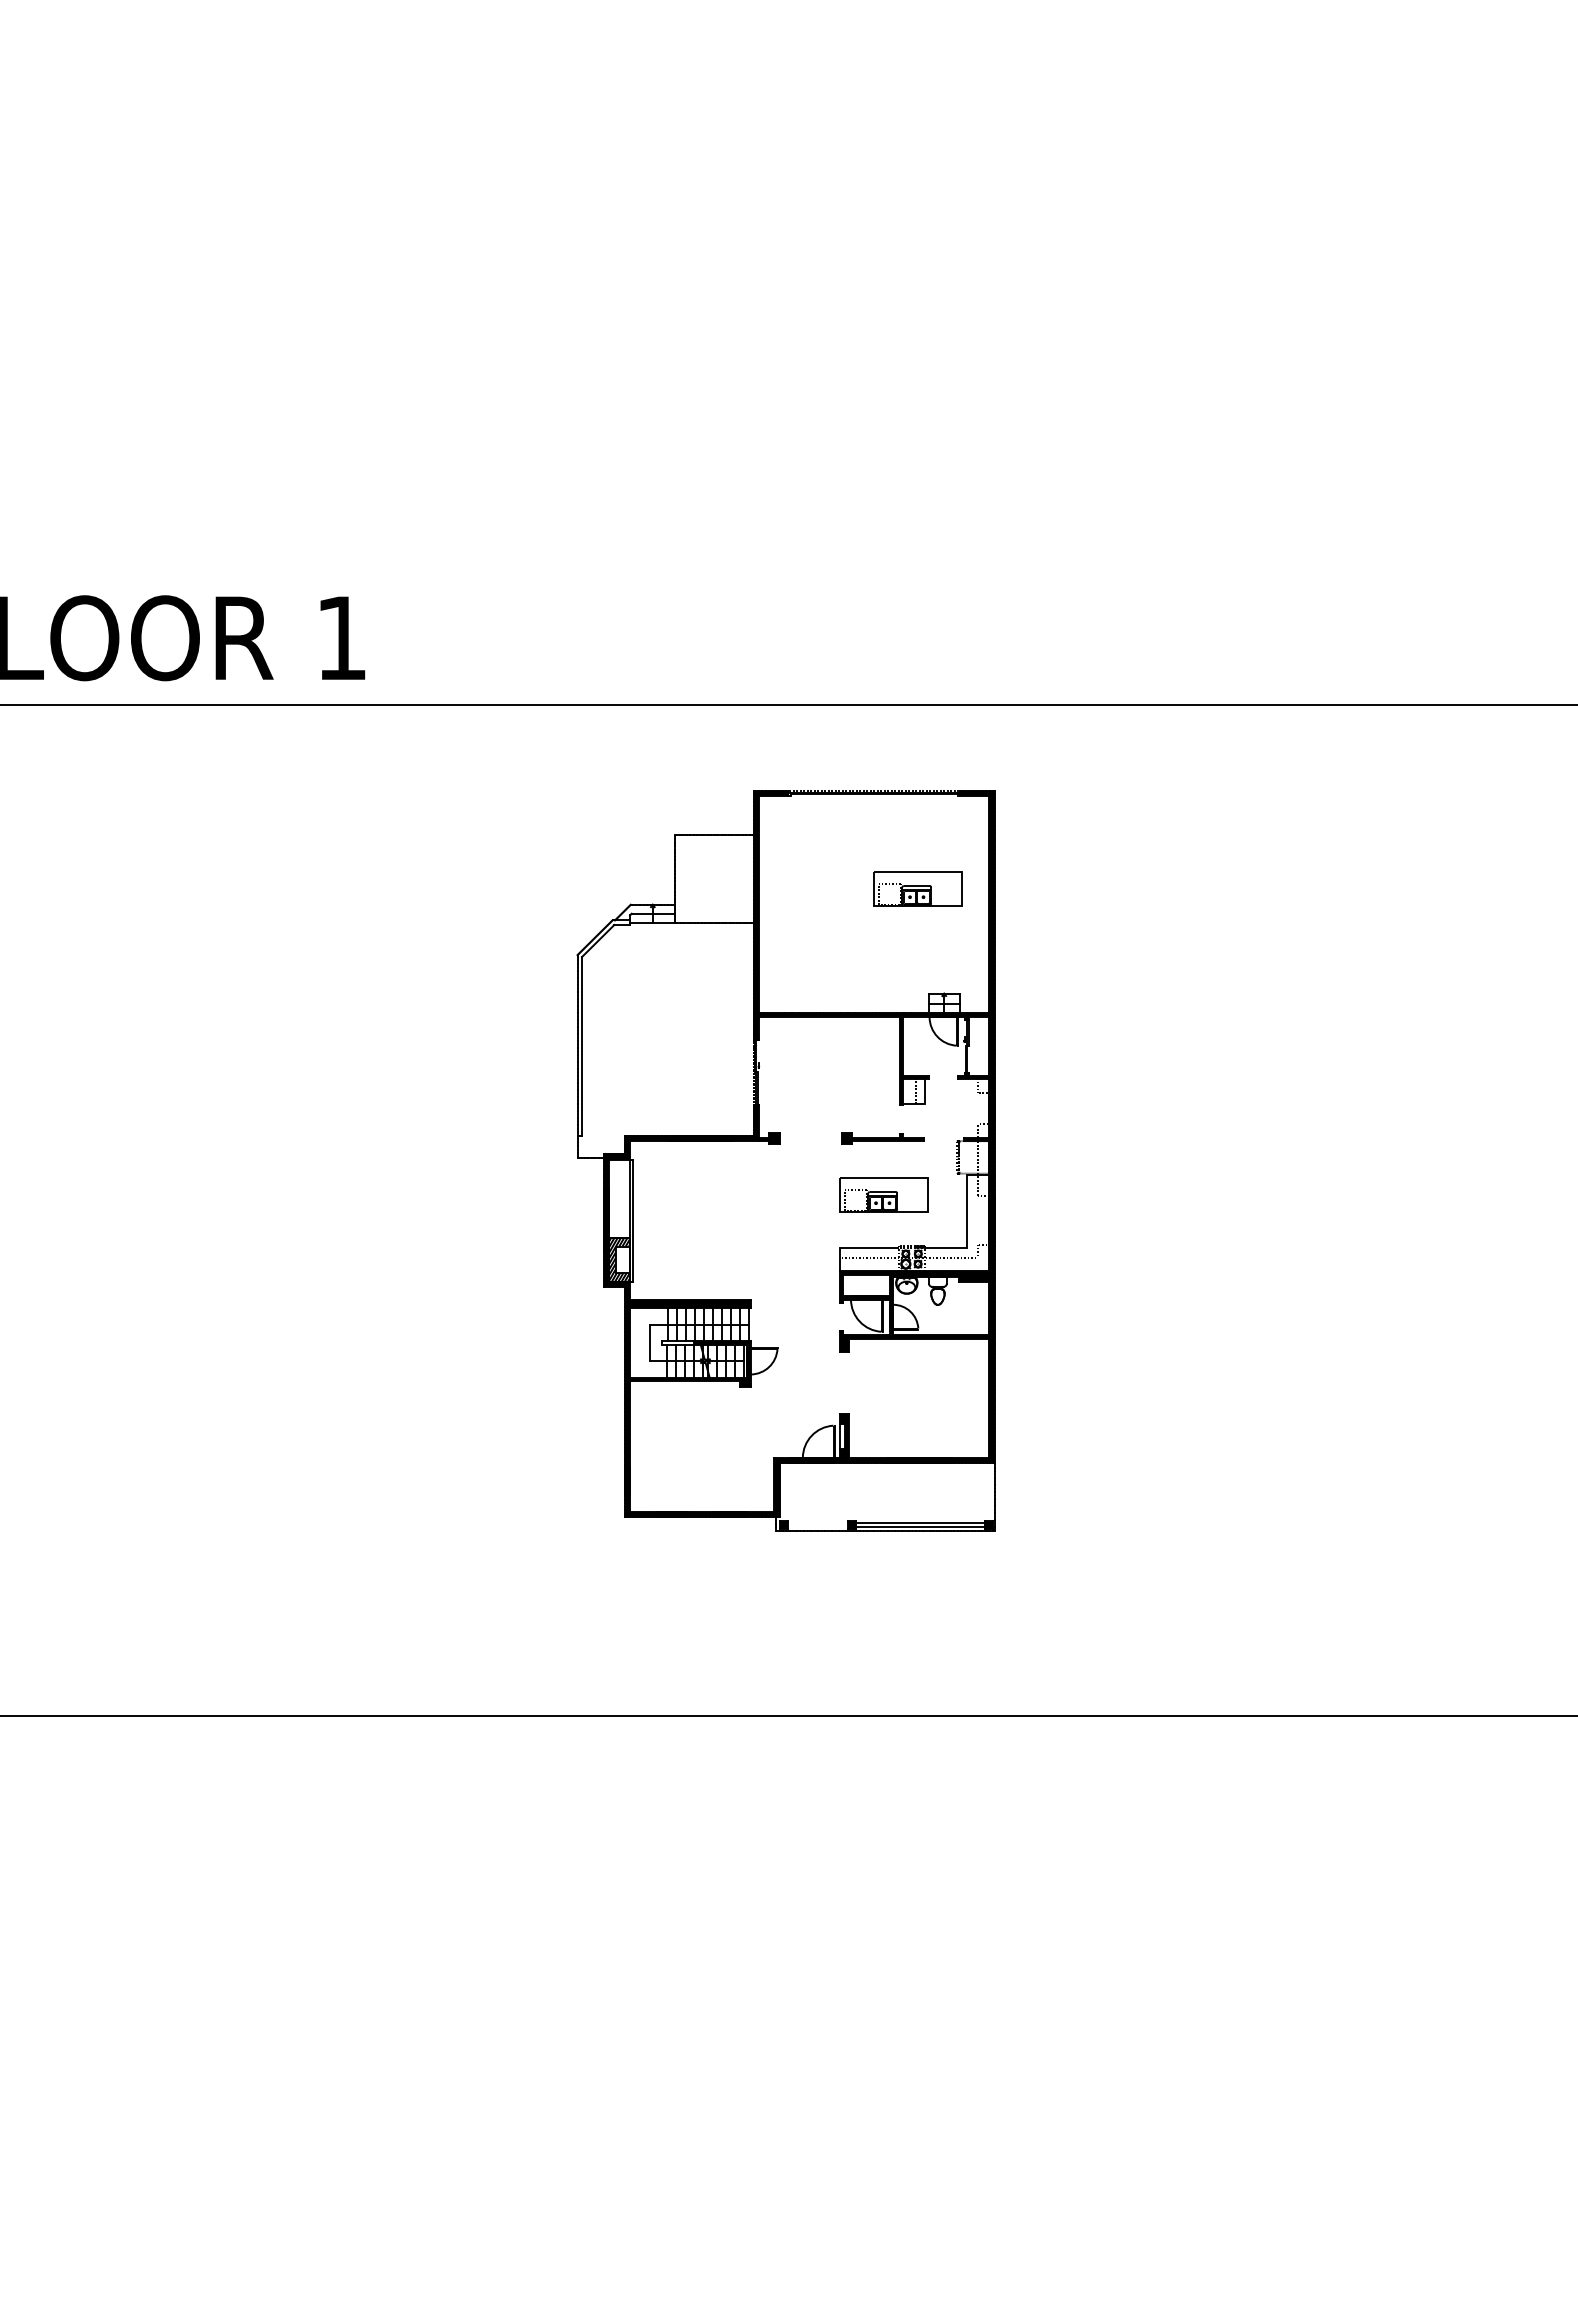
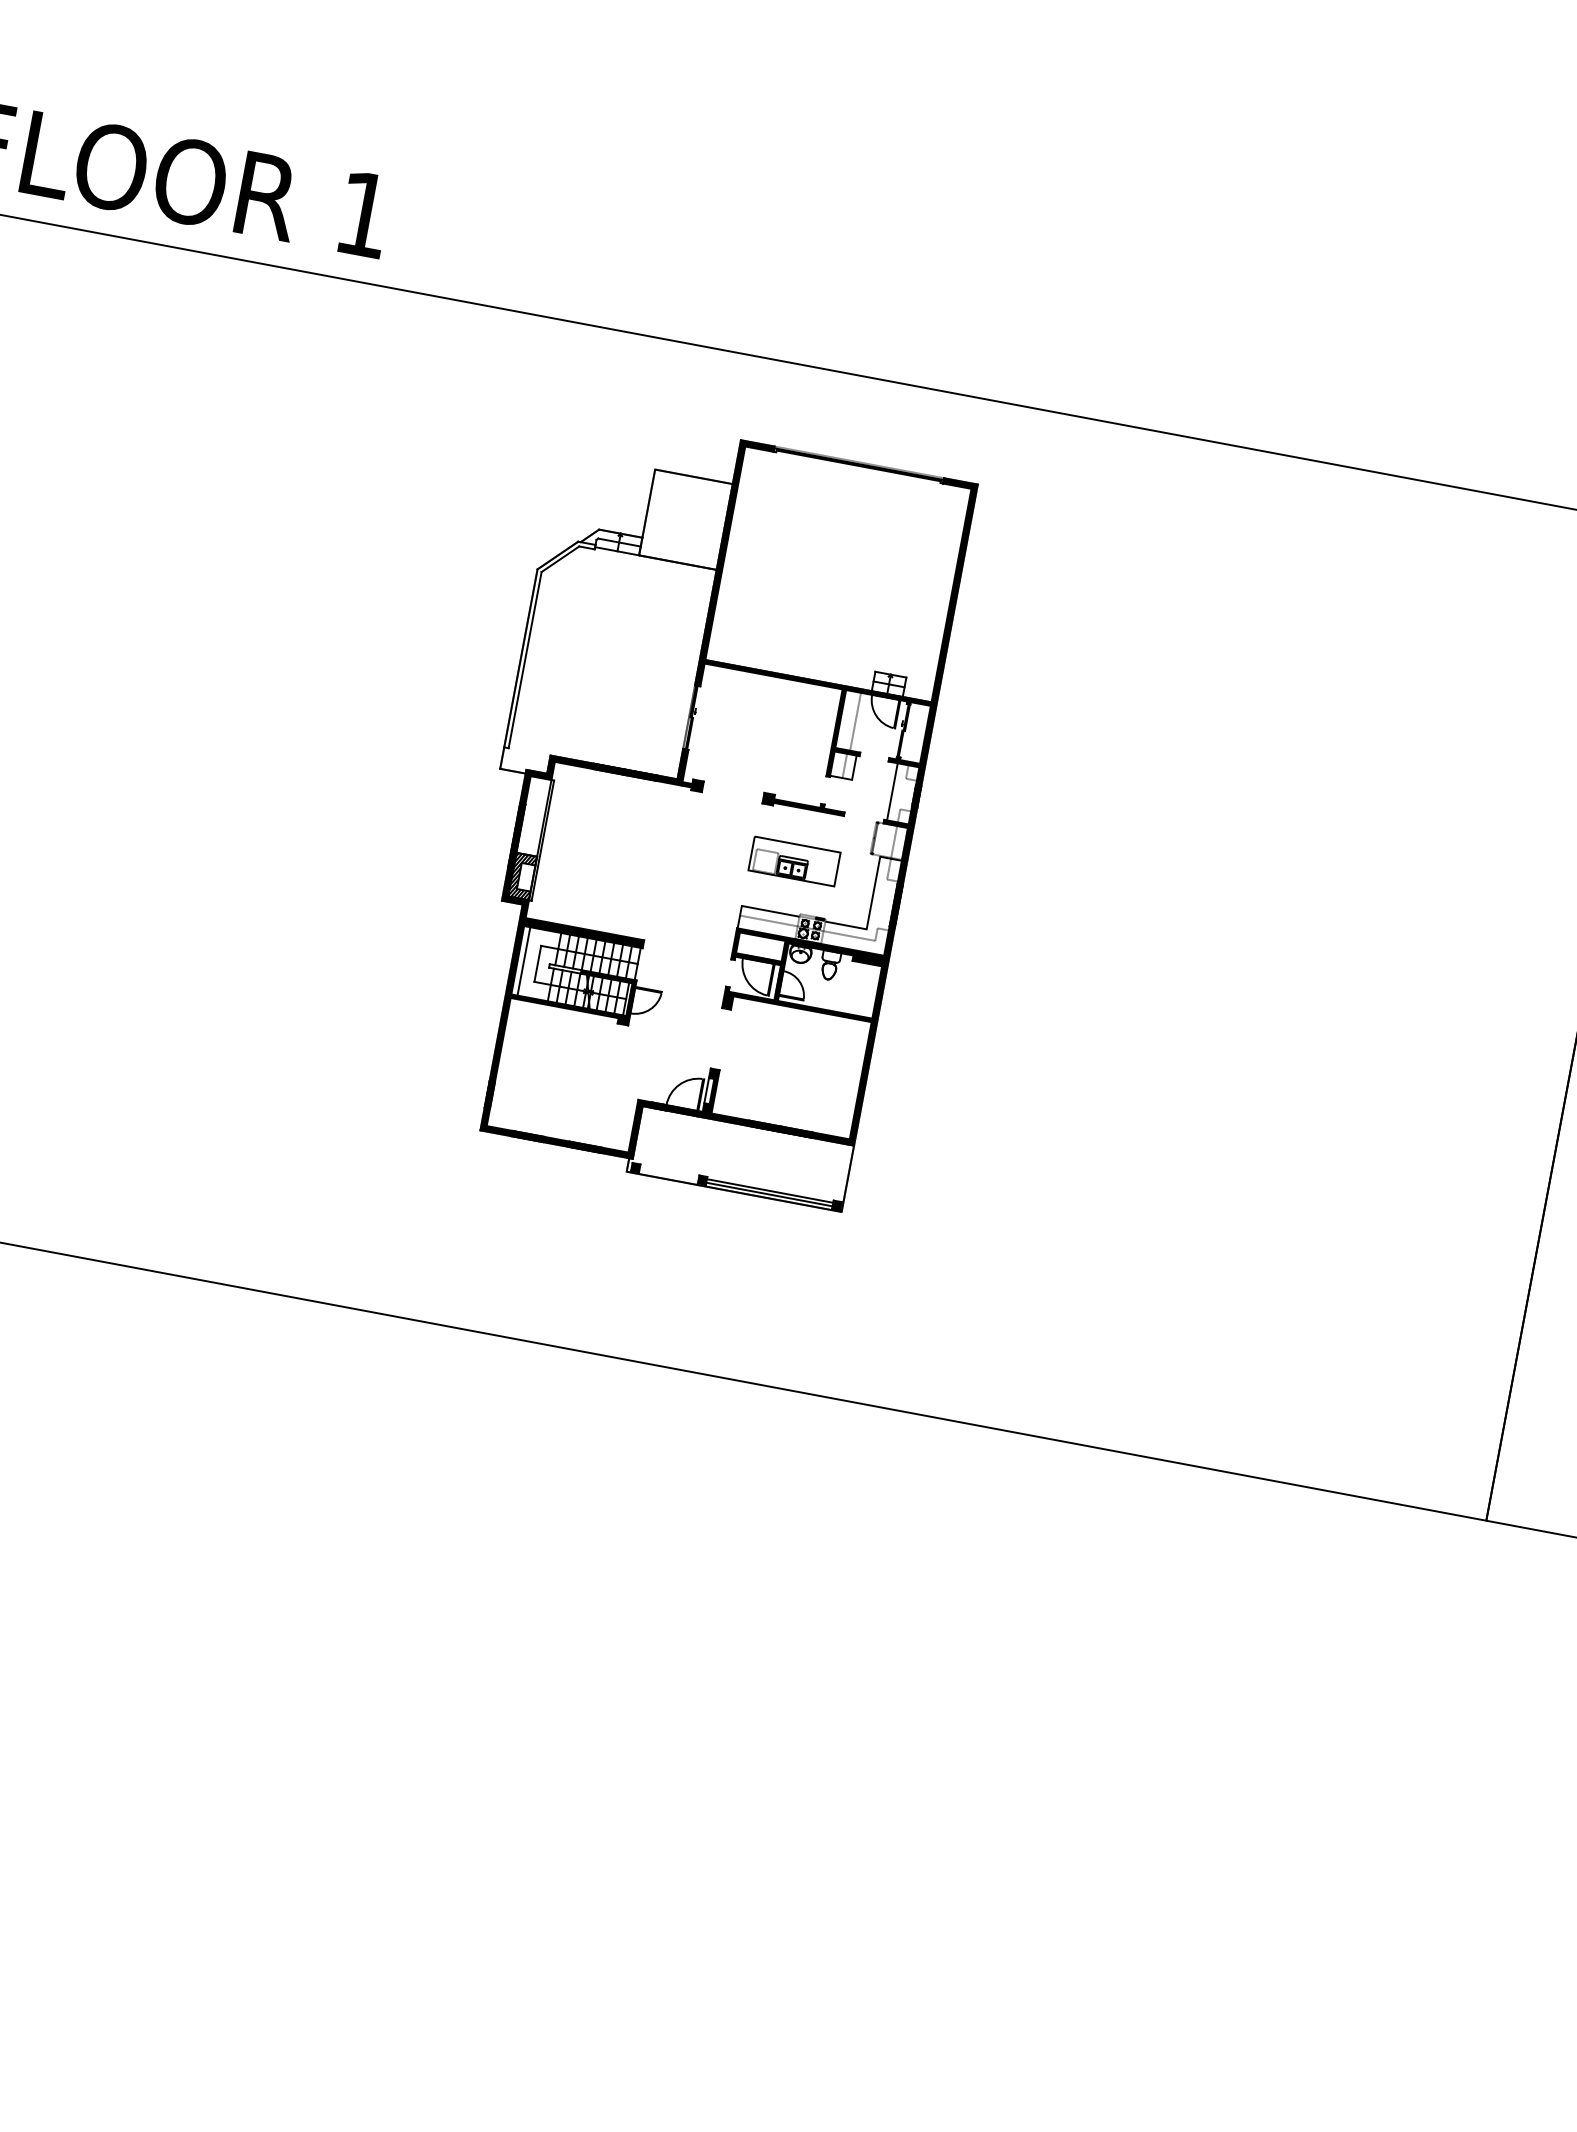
part: (917, 888) -> (883, 566), removed
line: (918, 1046) -> (855, 721), added
line: (967, 1108) -> (892, 791), added
line: (636, 1342) -> (524, 960), added

